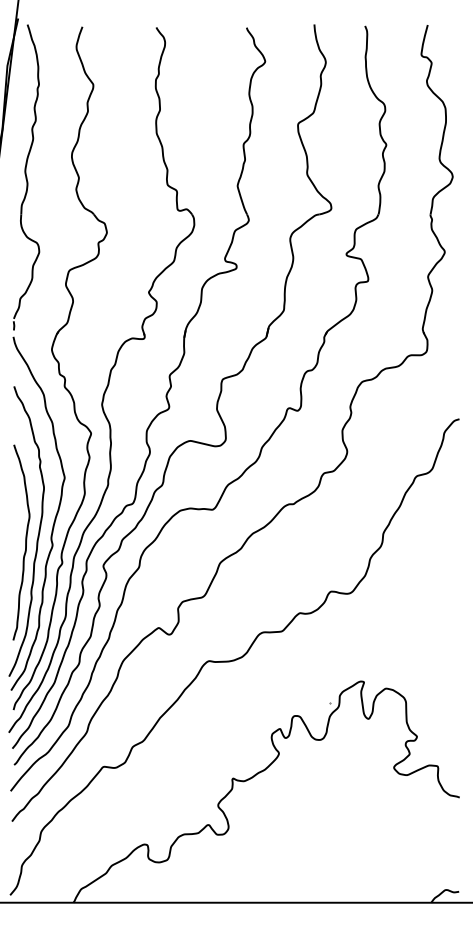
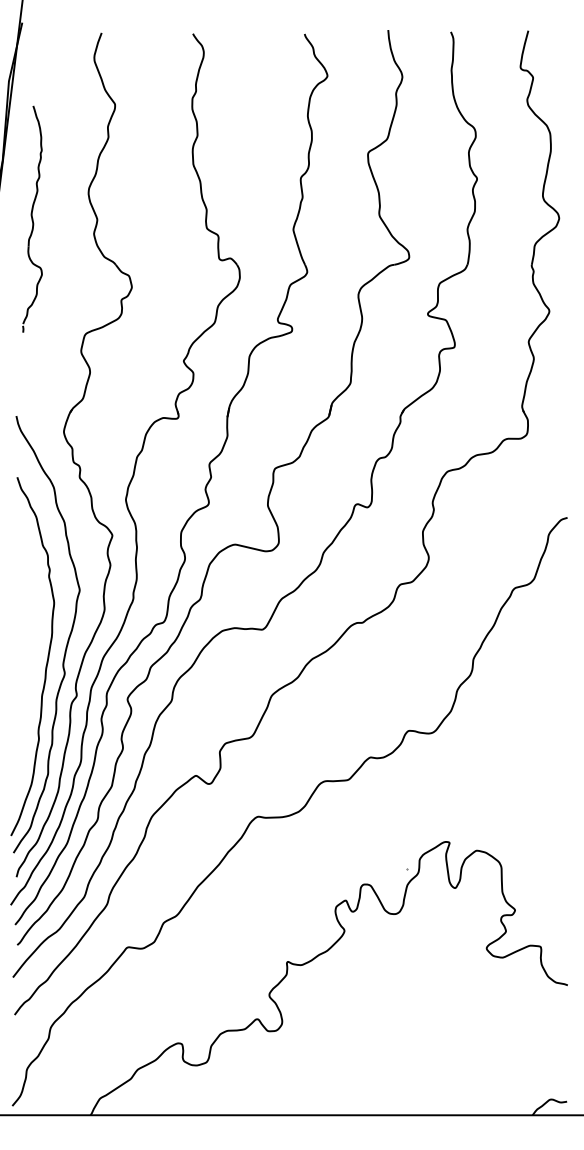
part: (26, 177) -> (32, 219), size x0.6
curve: (25, 542) -> (31, 670), removed

